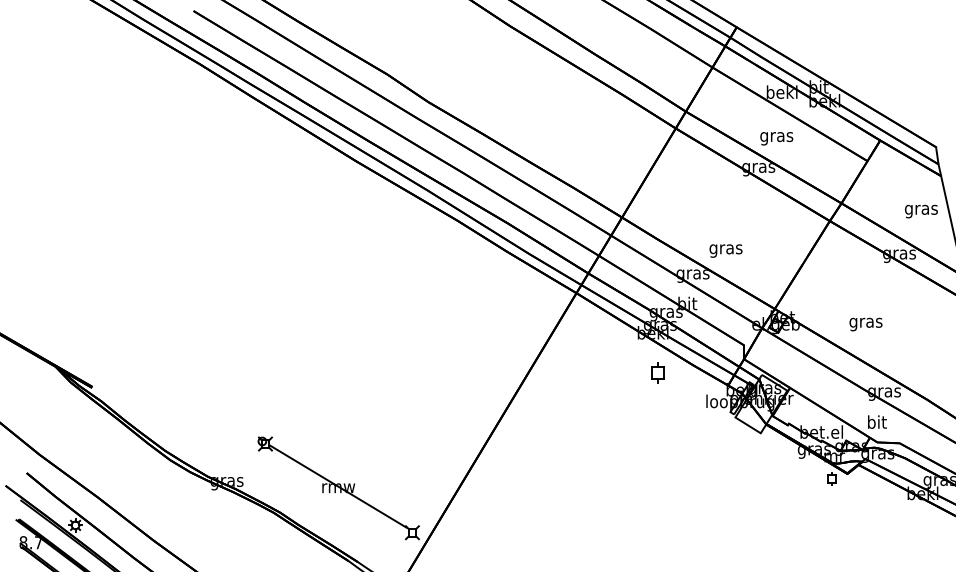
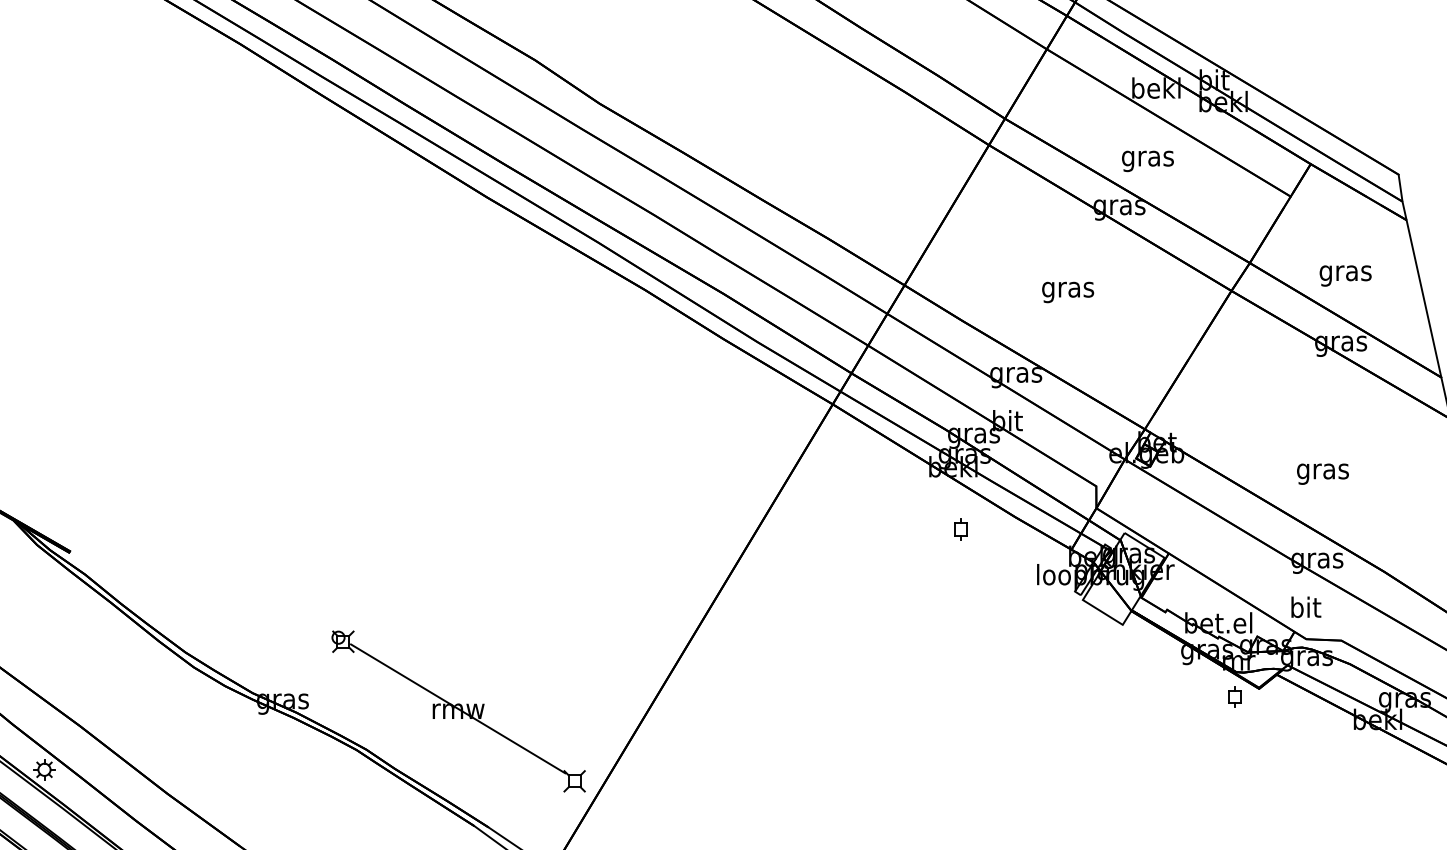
text: (921, 211) -> (1345, 275), moved
text: (725, 250) -> (1067, 291), moved
text: (865, 324) -> (1322, 474), moved
part: (657, 372) -> (960, 529), size x0.62

